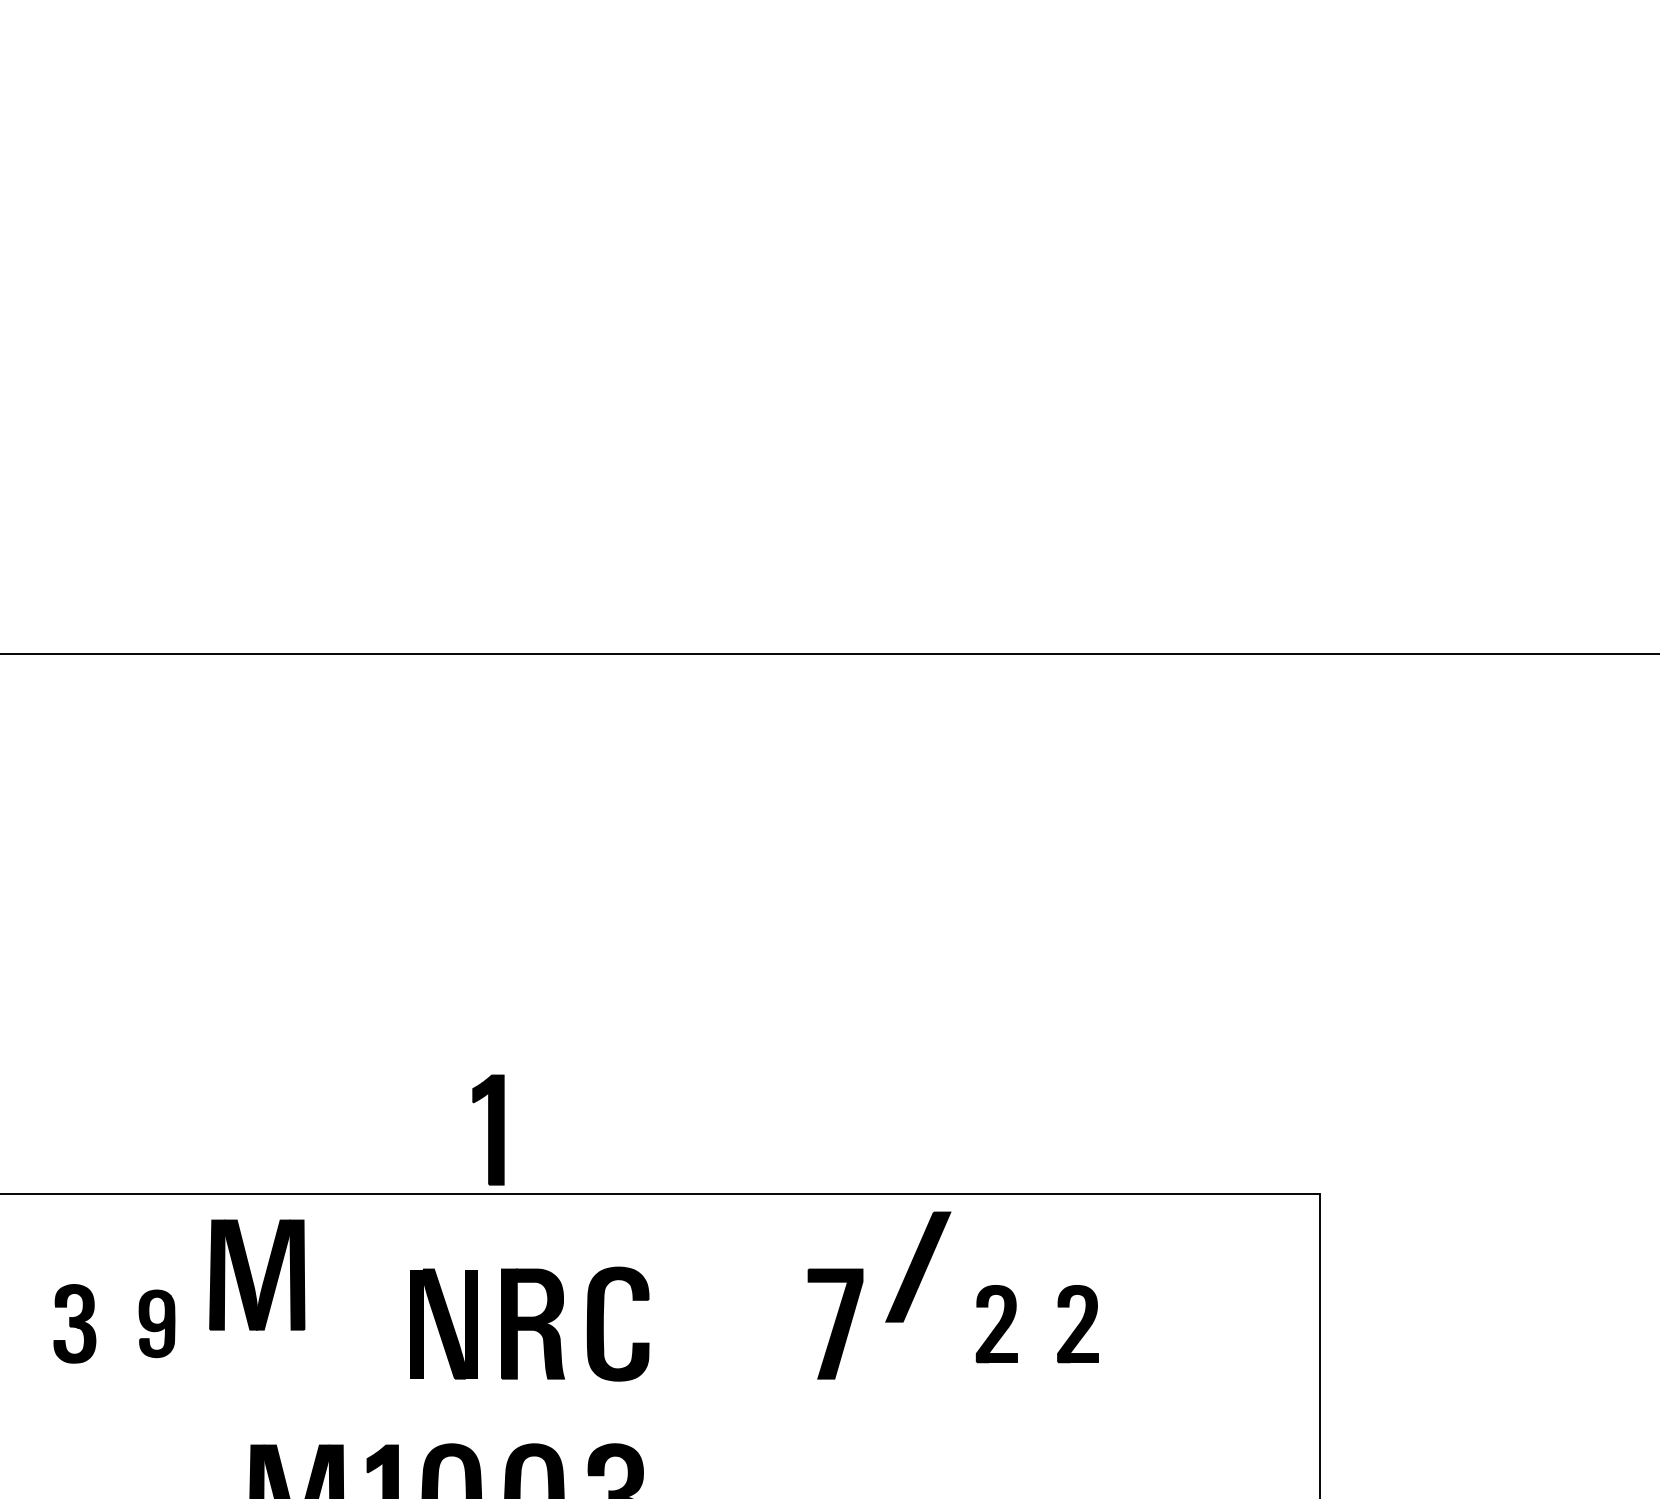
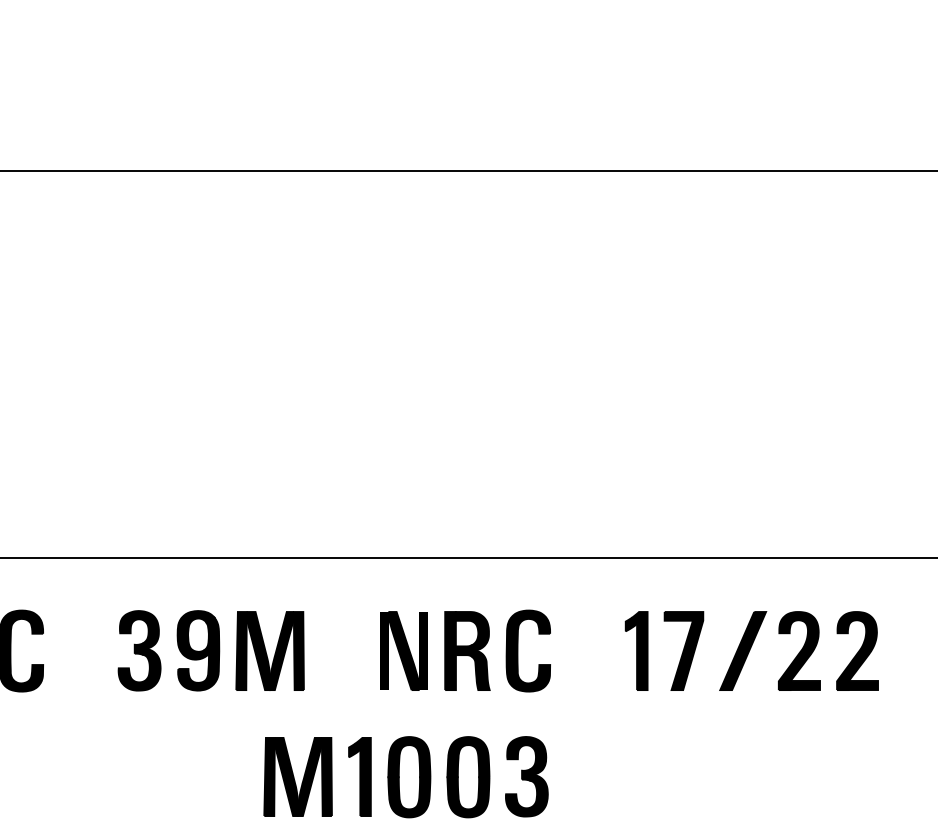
part: (488, 1129) -> (636, 650), moved
part: (918, 1266) -> (743, 650), moved
part: (257, 1274) -> (270, 650), moved
part: (74, 1323) -> (139, 650), size x1.43
part: (156, 1323) -> (198, 650), size x1.67
part: (996, 1323) -> (799, 650), size x1.43
part: (1077, 1323) -> (857, 650), size x1.43

